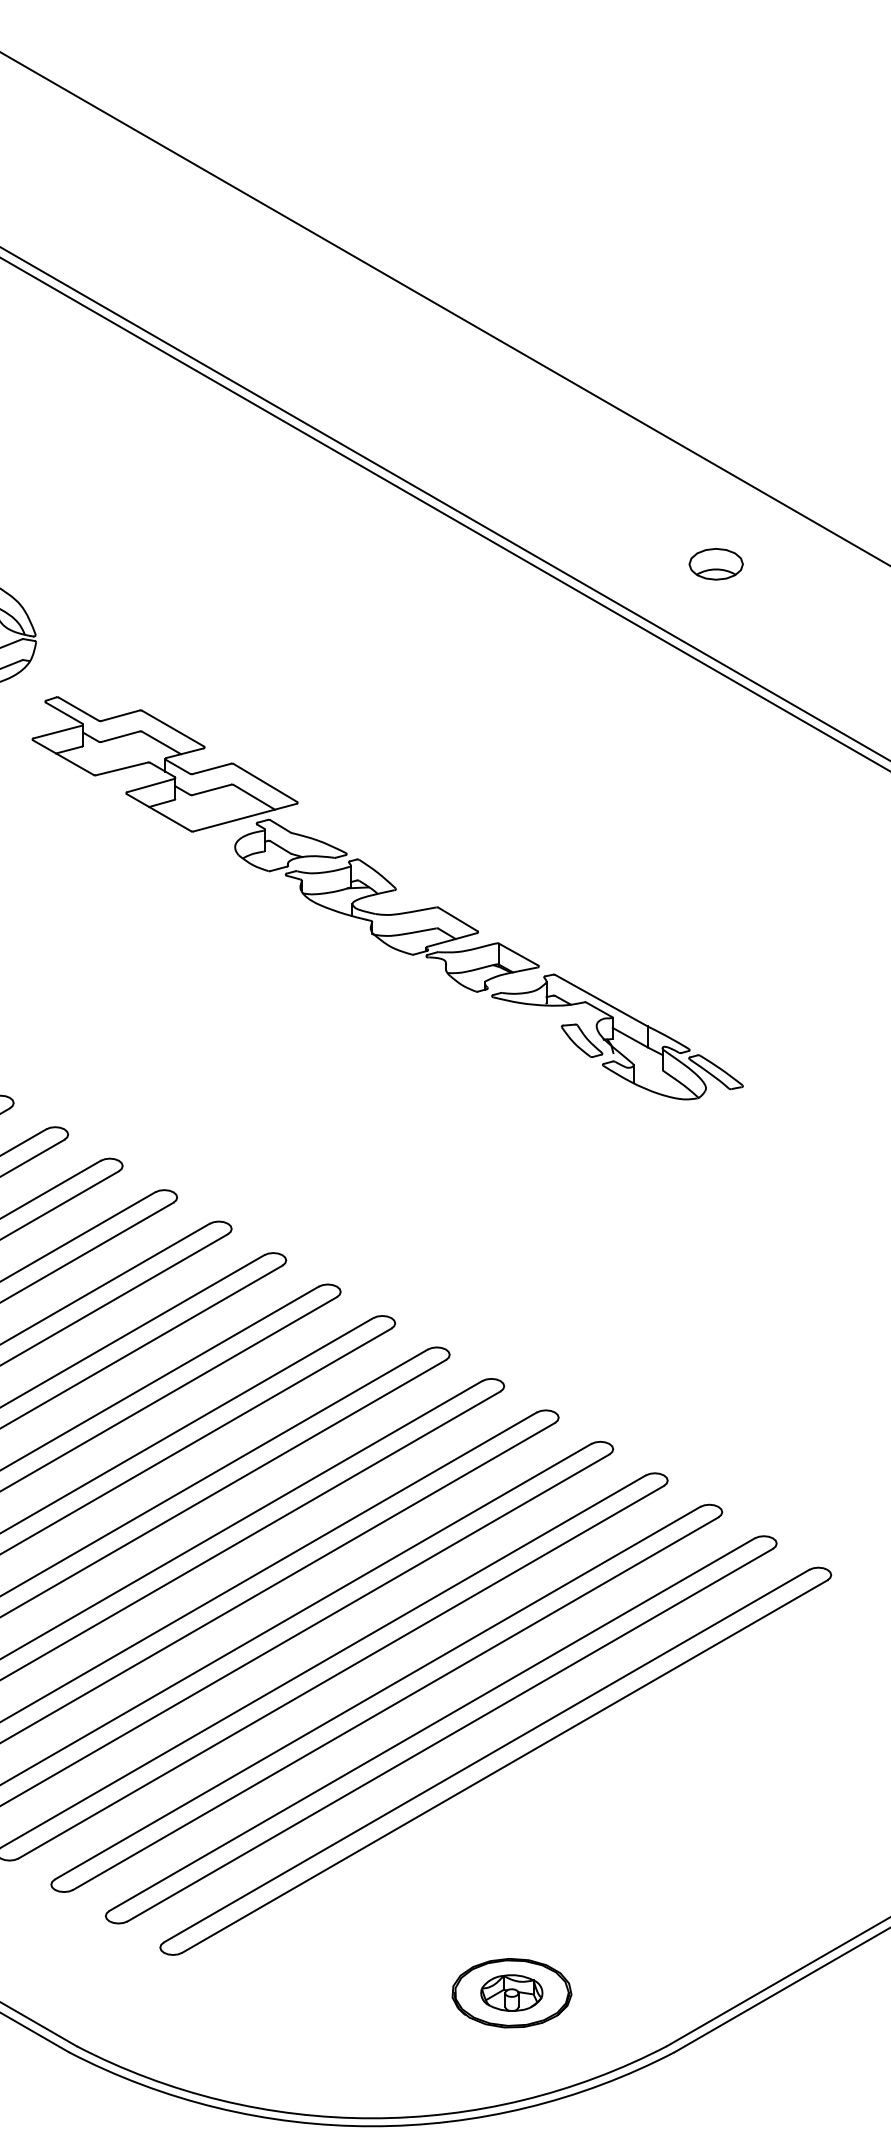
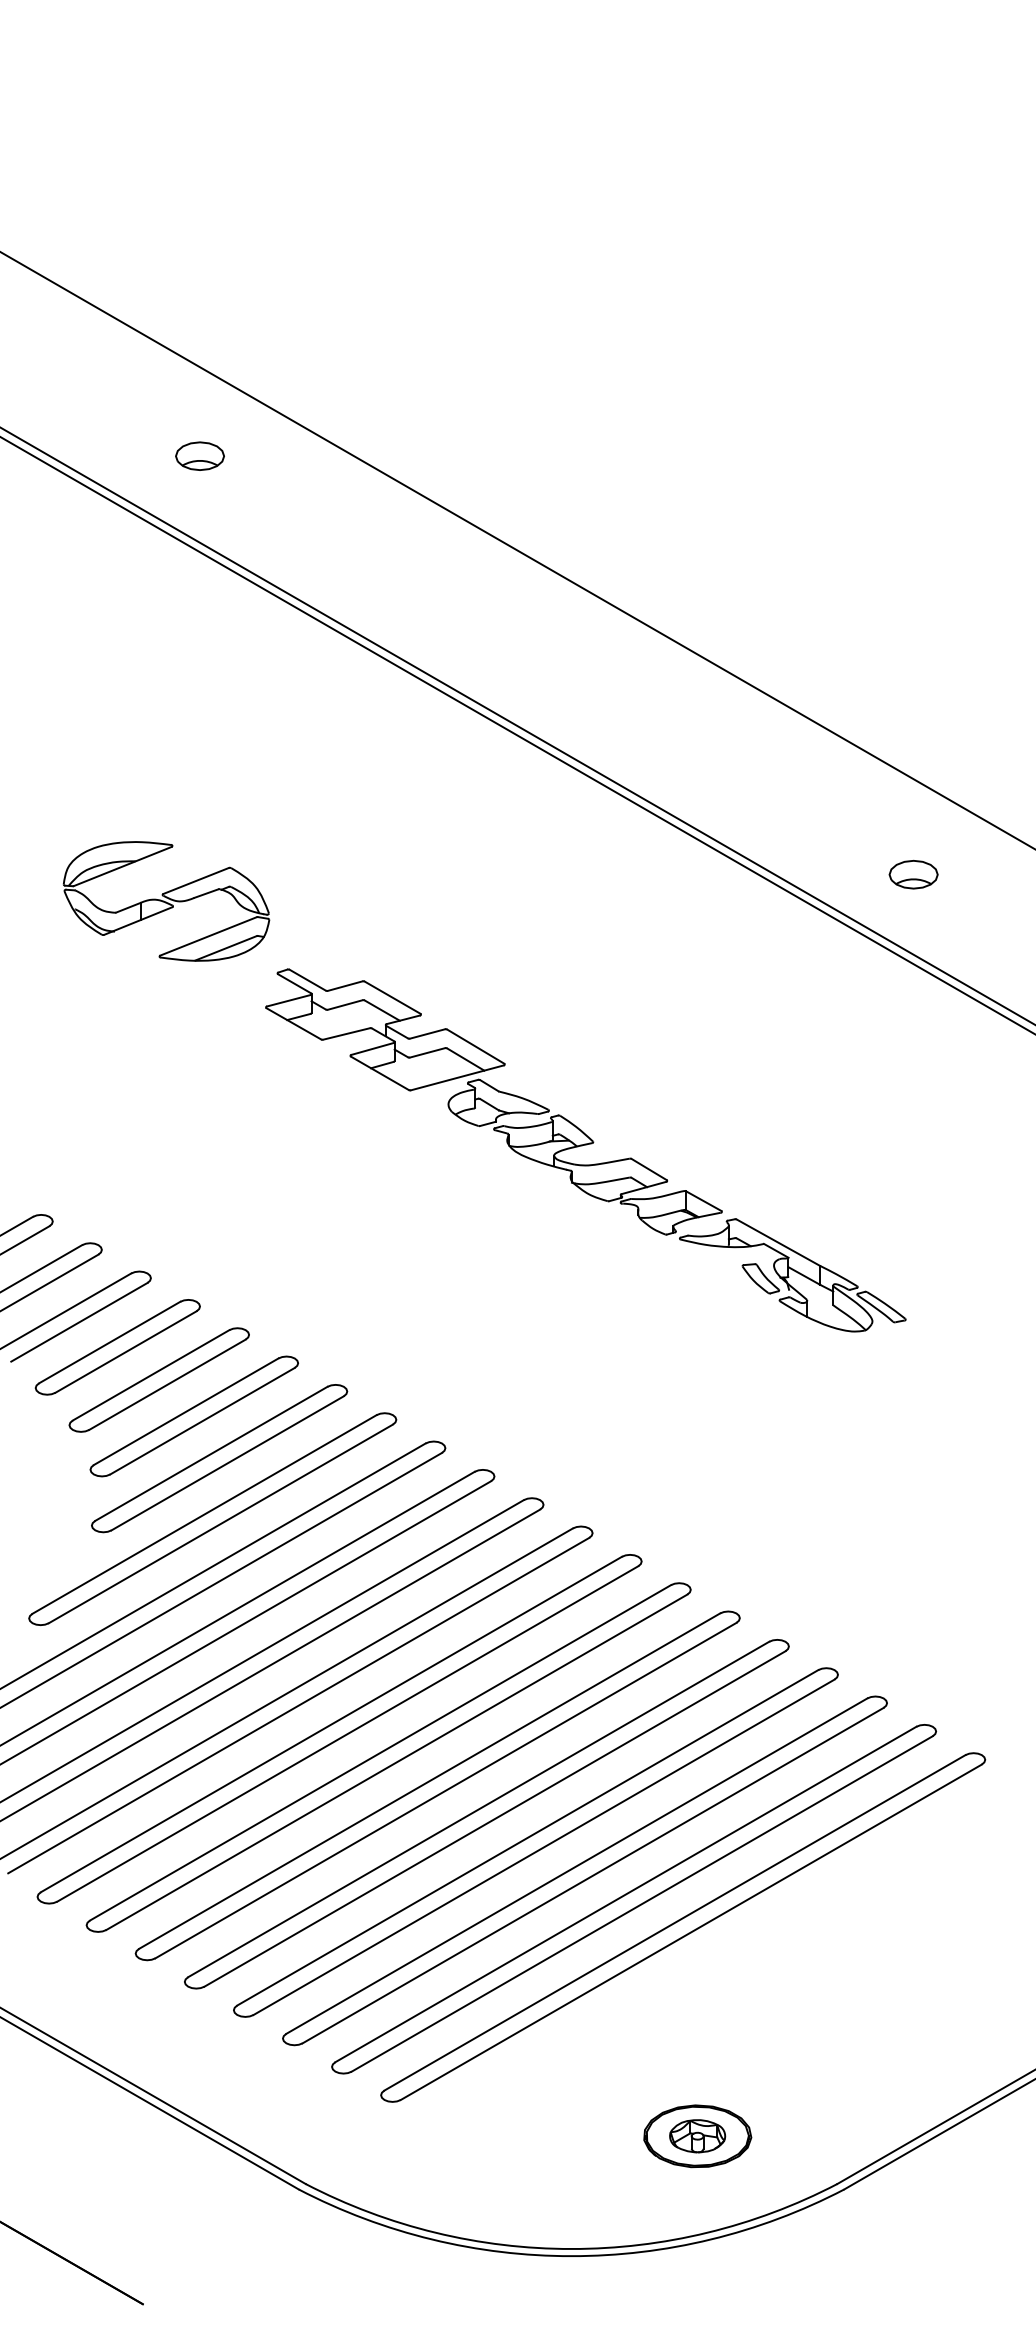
part: (716, 564) -> (913, 874), moved

